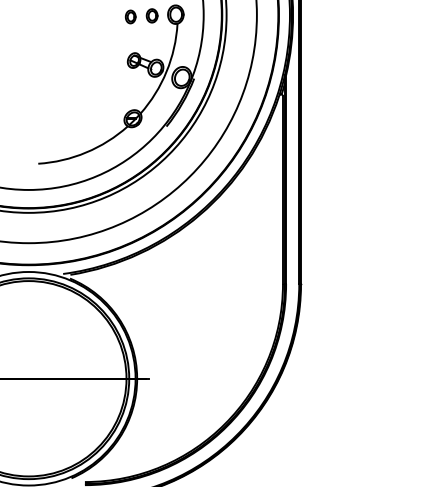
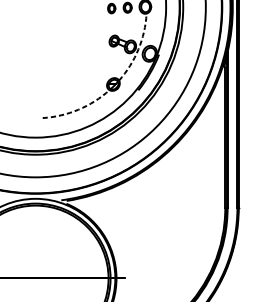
arc: (166, 71) -> (138, 49), solid -> dashed
arc: (86, 152) -> (78, 109), solid -> dashed

